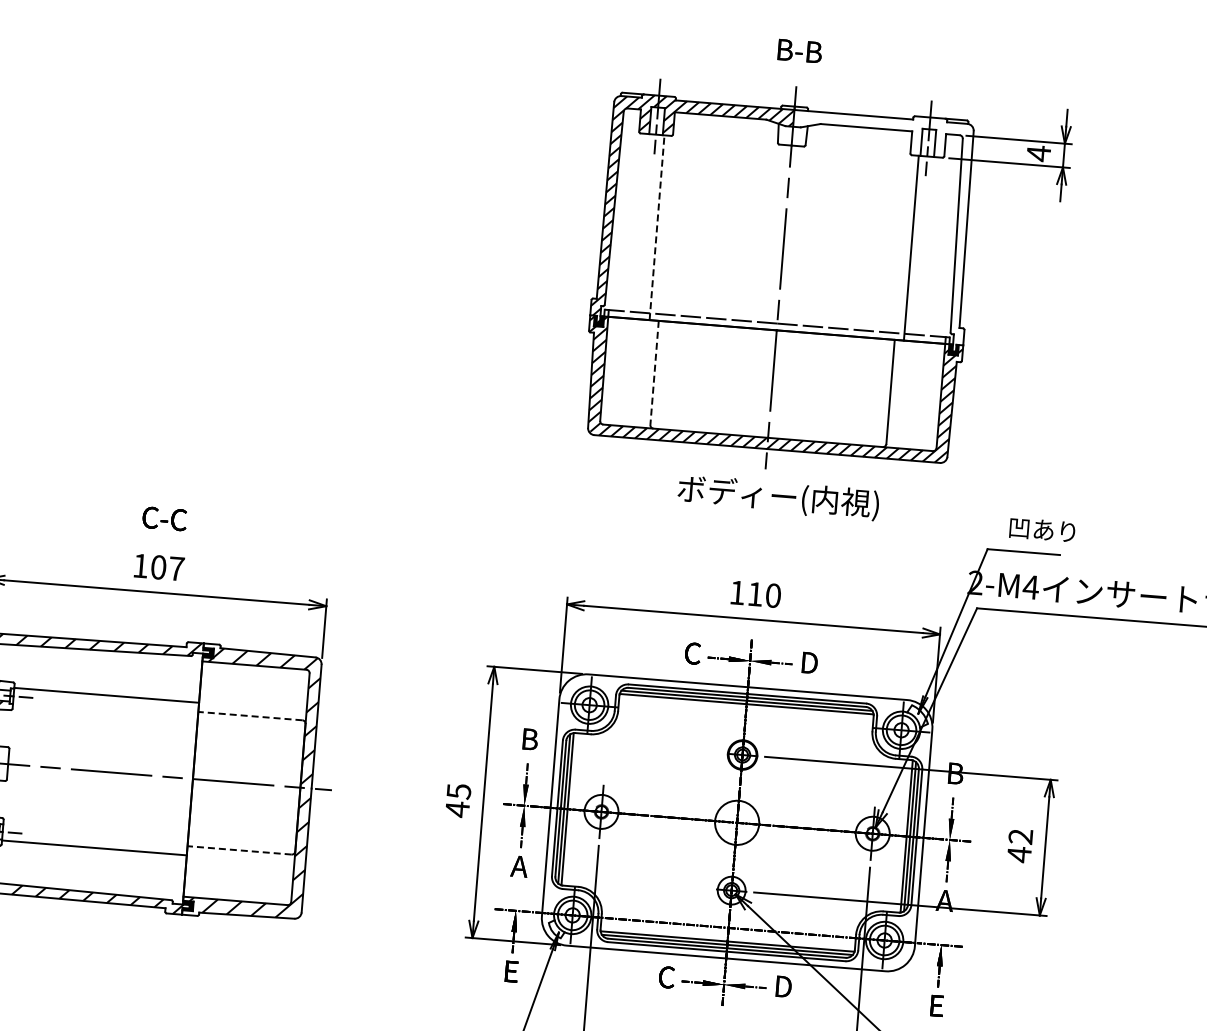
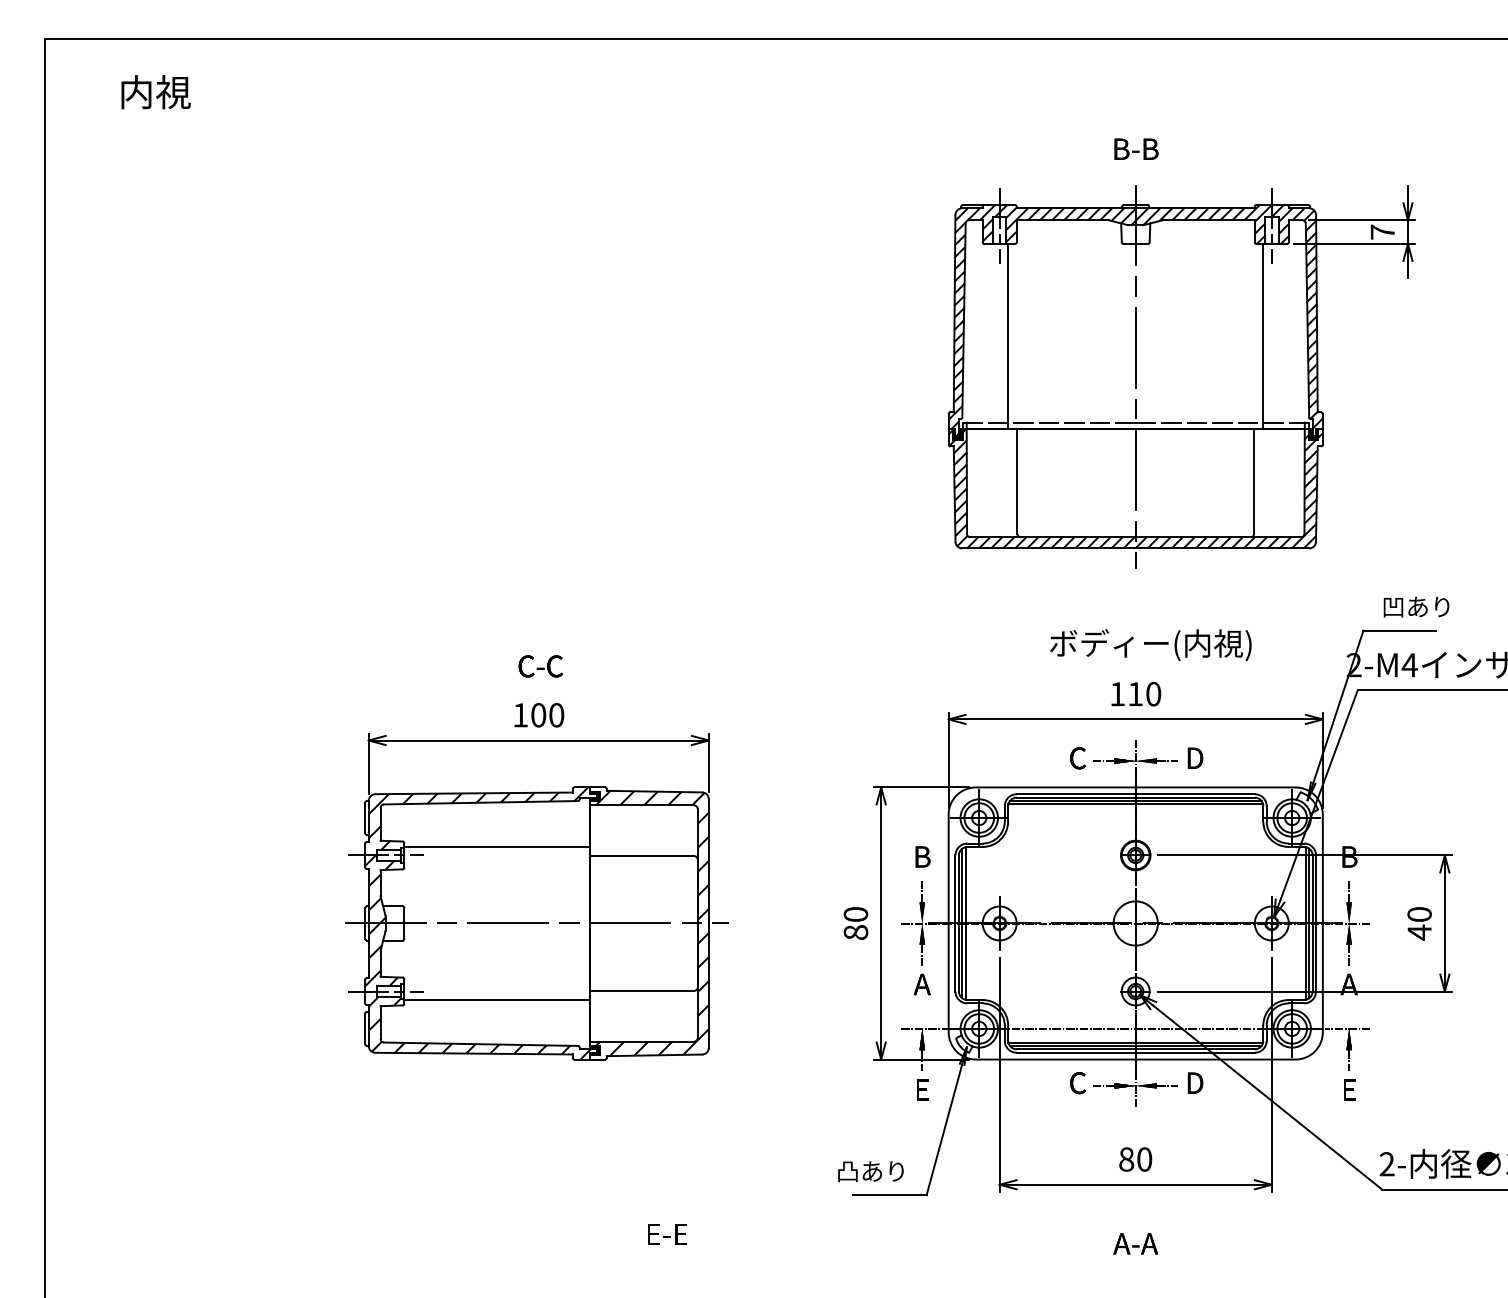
text: (1038, 153) -> (1382, 232), 4 -> 7
hatch: (878, 225) -> (1228, 316), added
line: (657, 227) -> (1008, 336), dashed -> solid
line: (654, 373) -> (1017, 482), dashed -> solid
text: (778, 498) -> (1150, 645), moved
text: (176, 569) -> (556, 715), 107 -> 100
line: (249, 716) -> (641, 856), dashed -> solid
text: (457, 800) -> (855, 923), 45 -> 80
text: (1020, 836) -> (1419, 914), 42 -> 40
line: (239, 850) -> (641, 990), dashed -> solid

